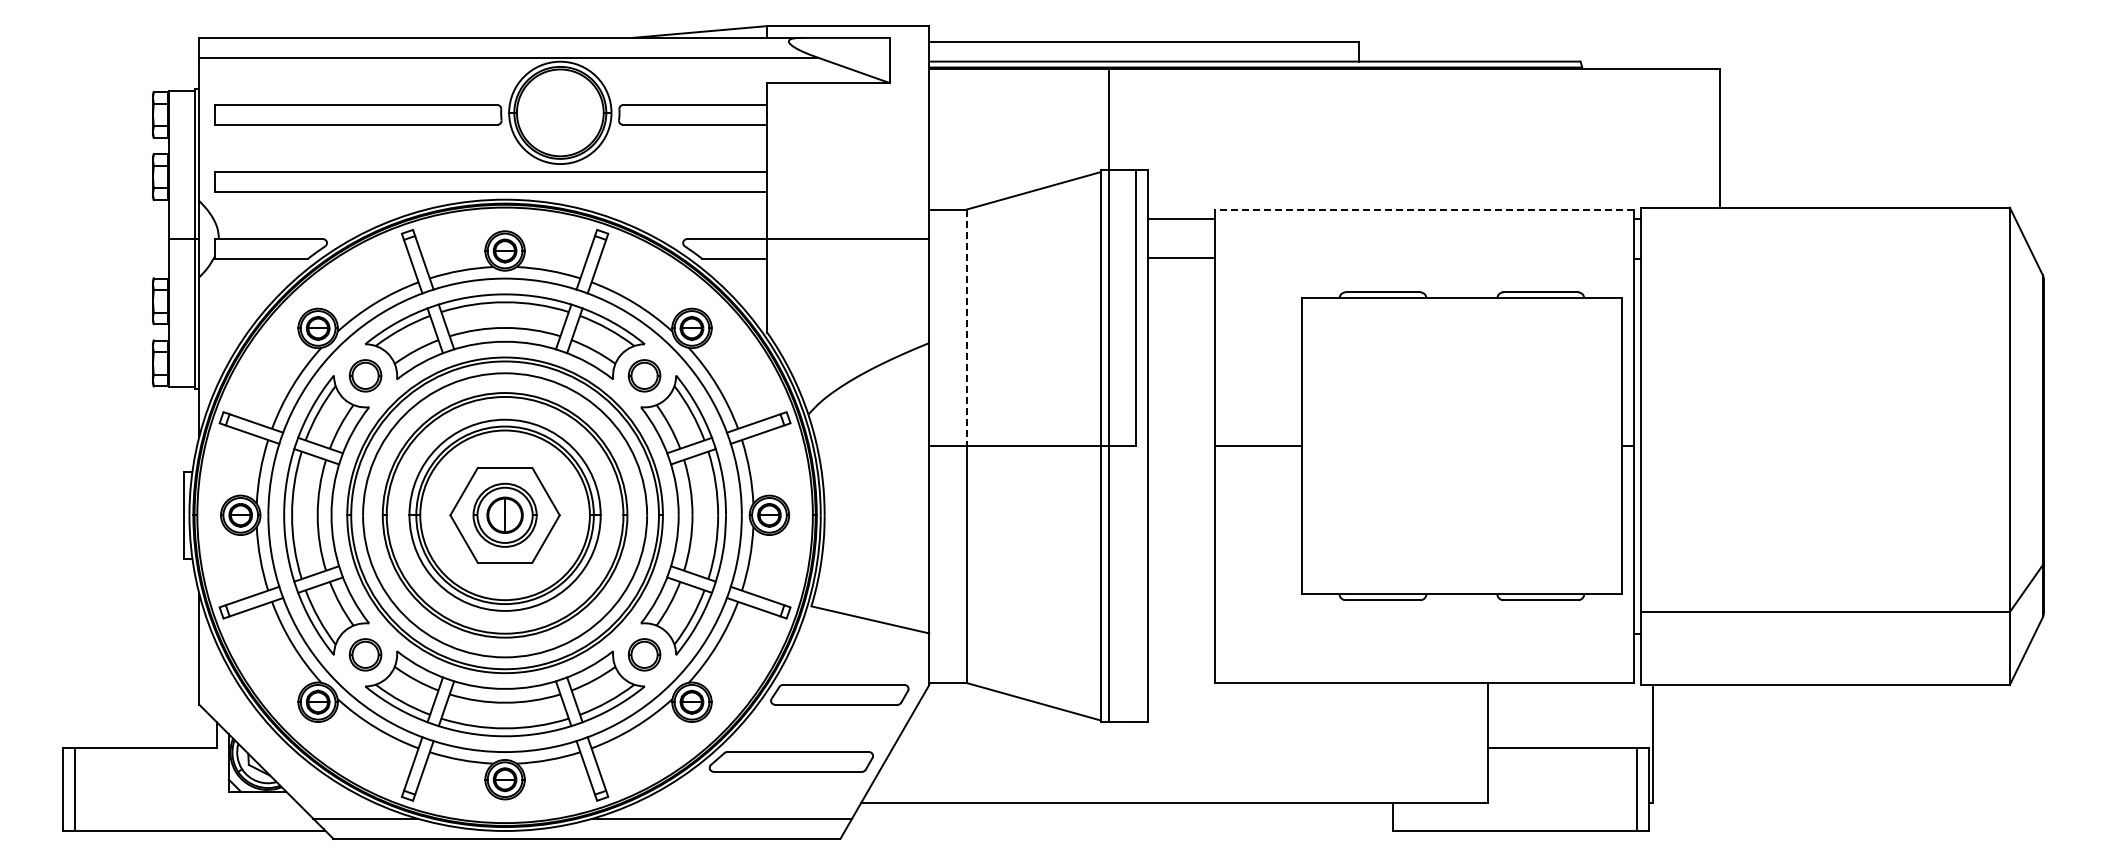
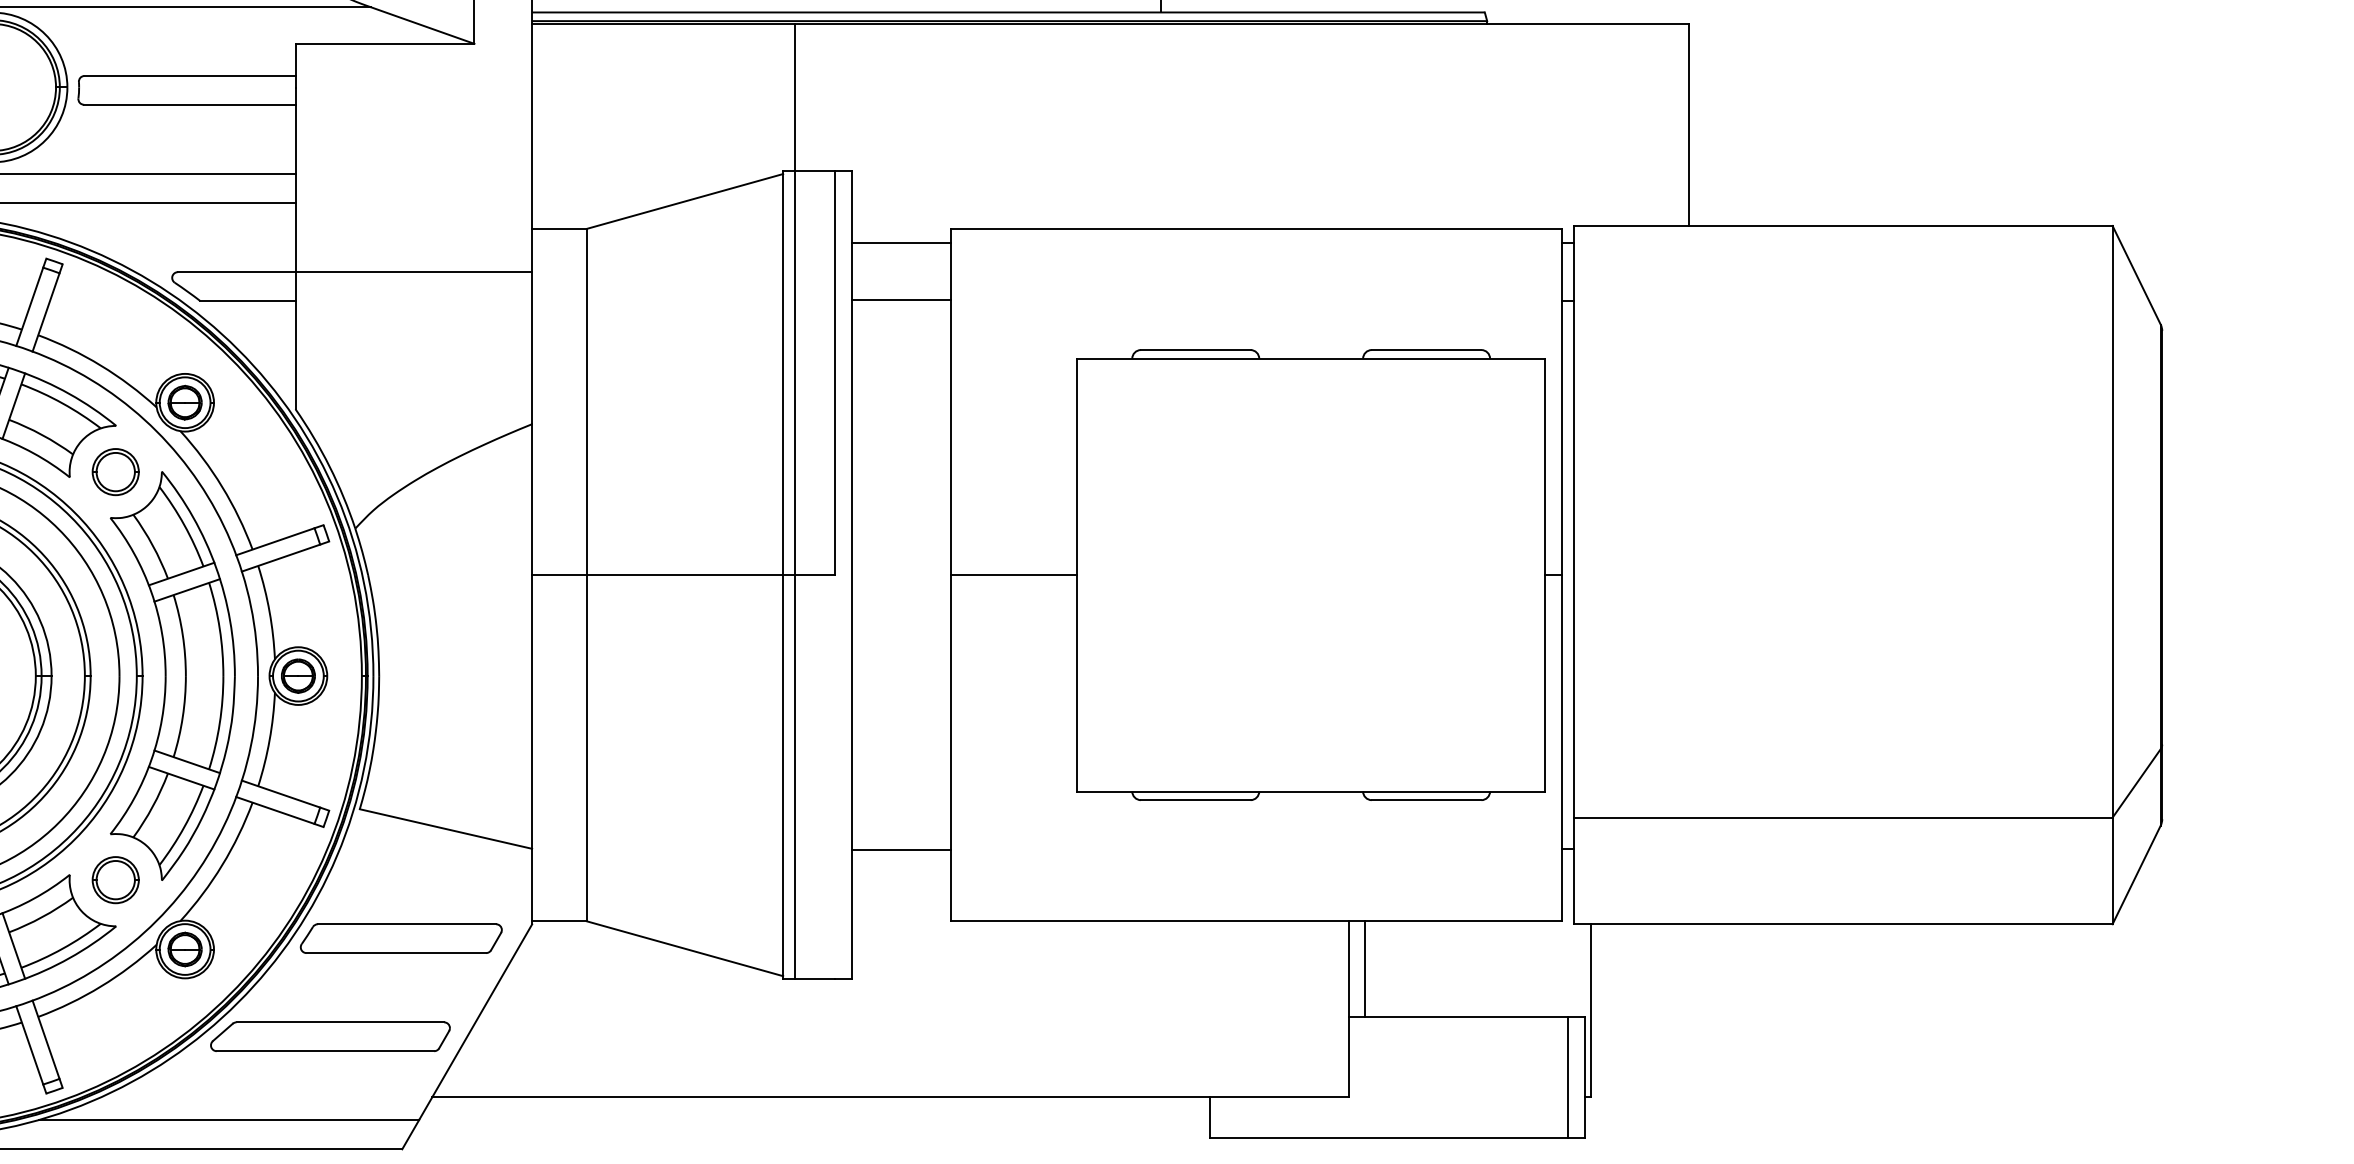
line: (1423, 209) -> (1255, 228), dashed -> solid
line: (966, 328) -> (586, 402), dashed -> solid
line: (1181, 634) -> (901, 850), added
line: (1498, 715) -> (1364, 968), added

